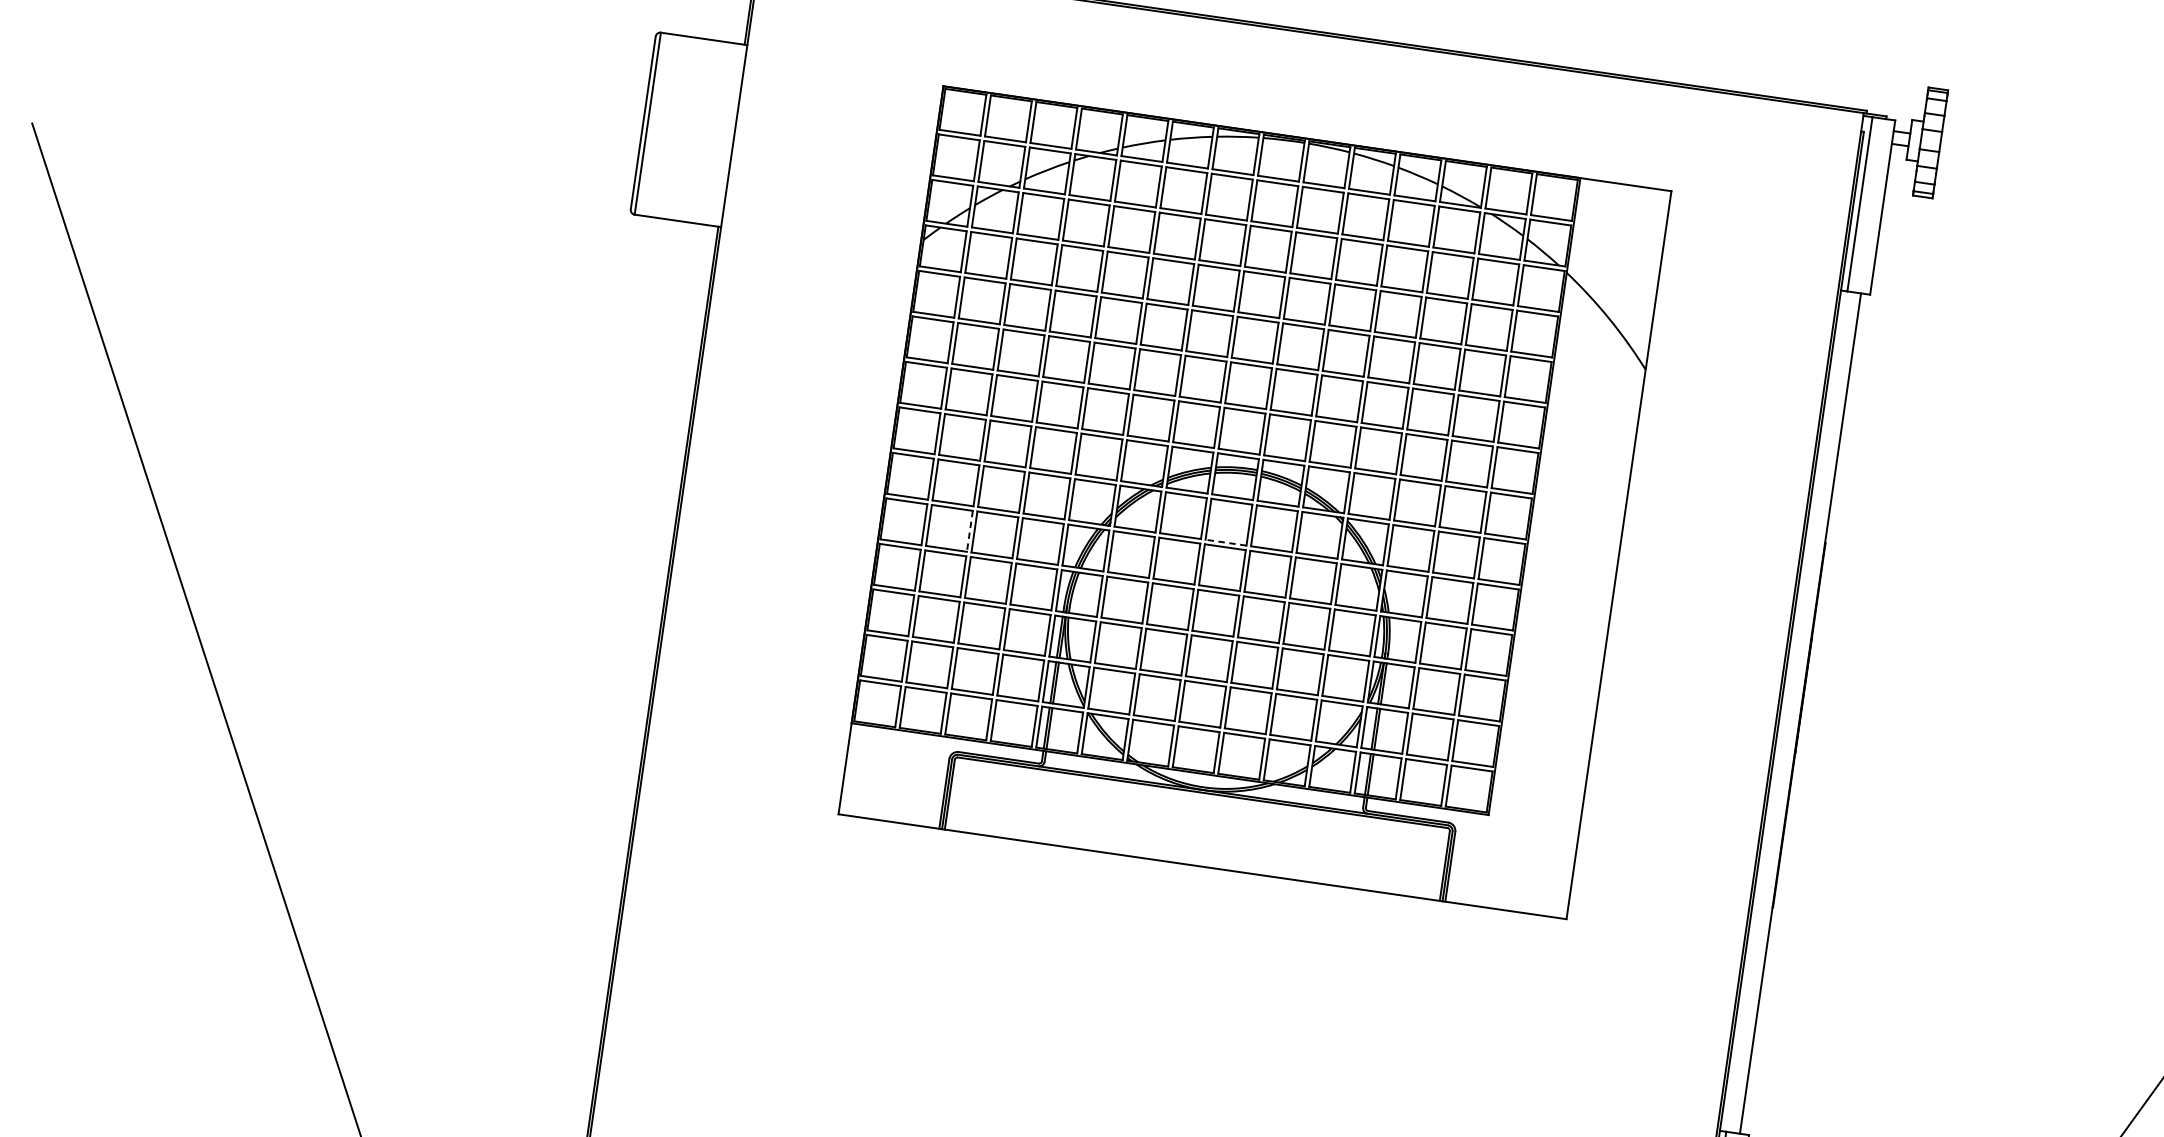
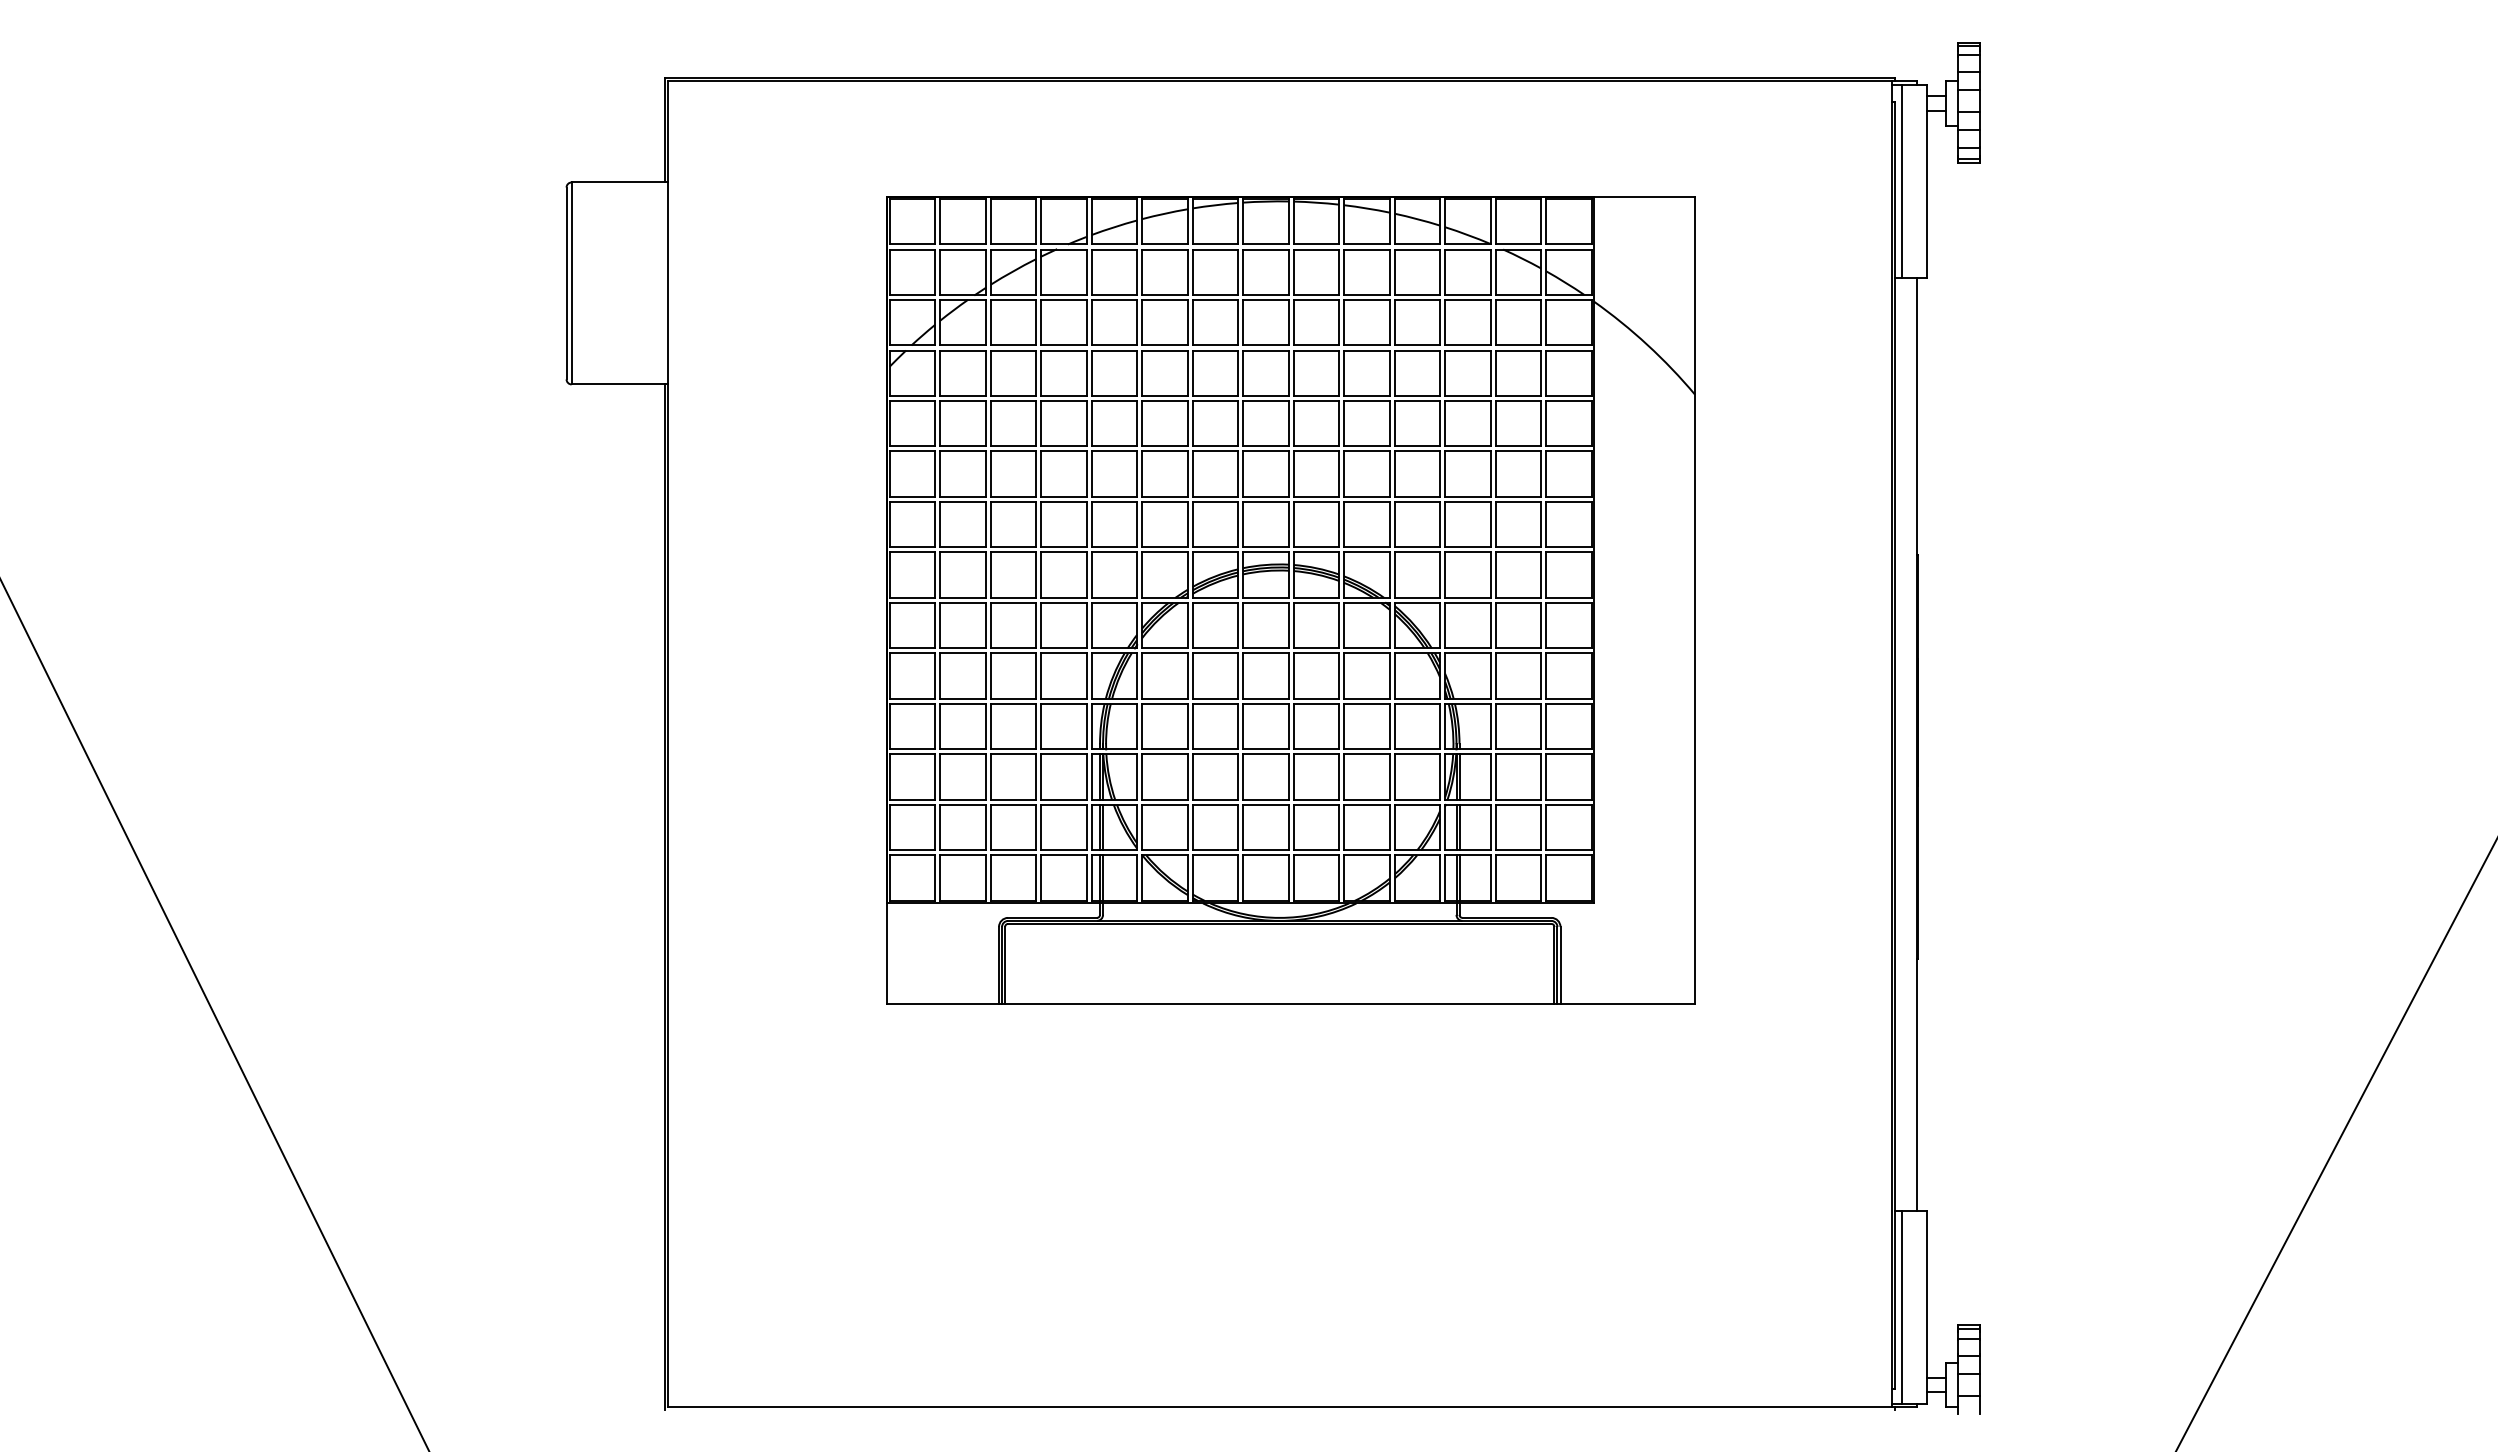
line: (969, 531) -> (985, 676), dashed -> solid
line: (1225, 542) -> (1265, 648), dashed -> solid

